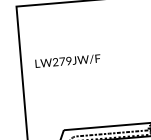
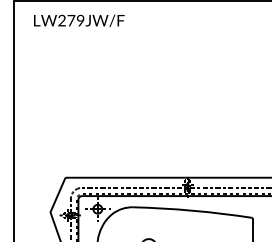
text: (68, 61) -> (79, 20), moved

